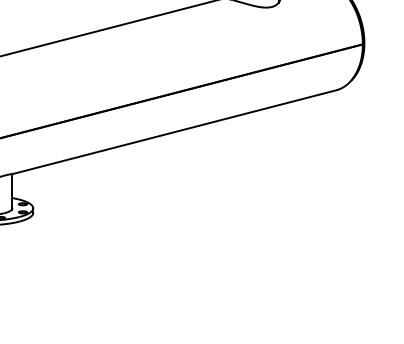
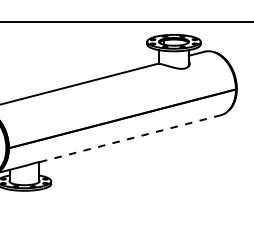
line: (174, 131) -> (130, 138), solid -> dashed

